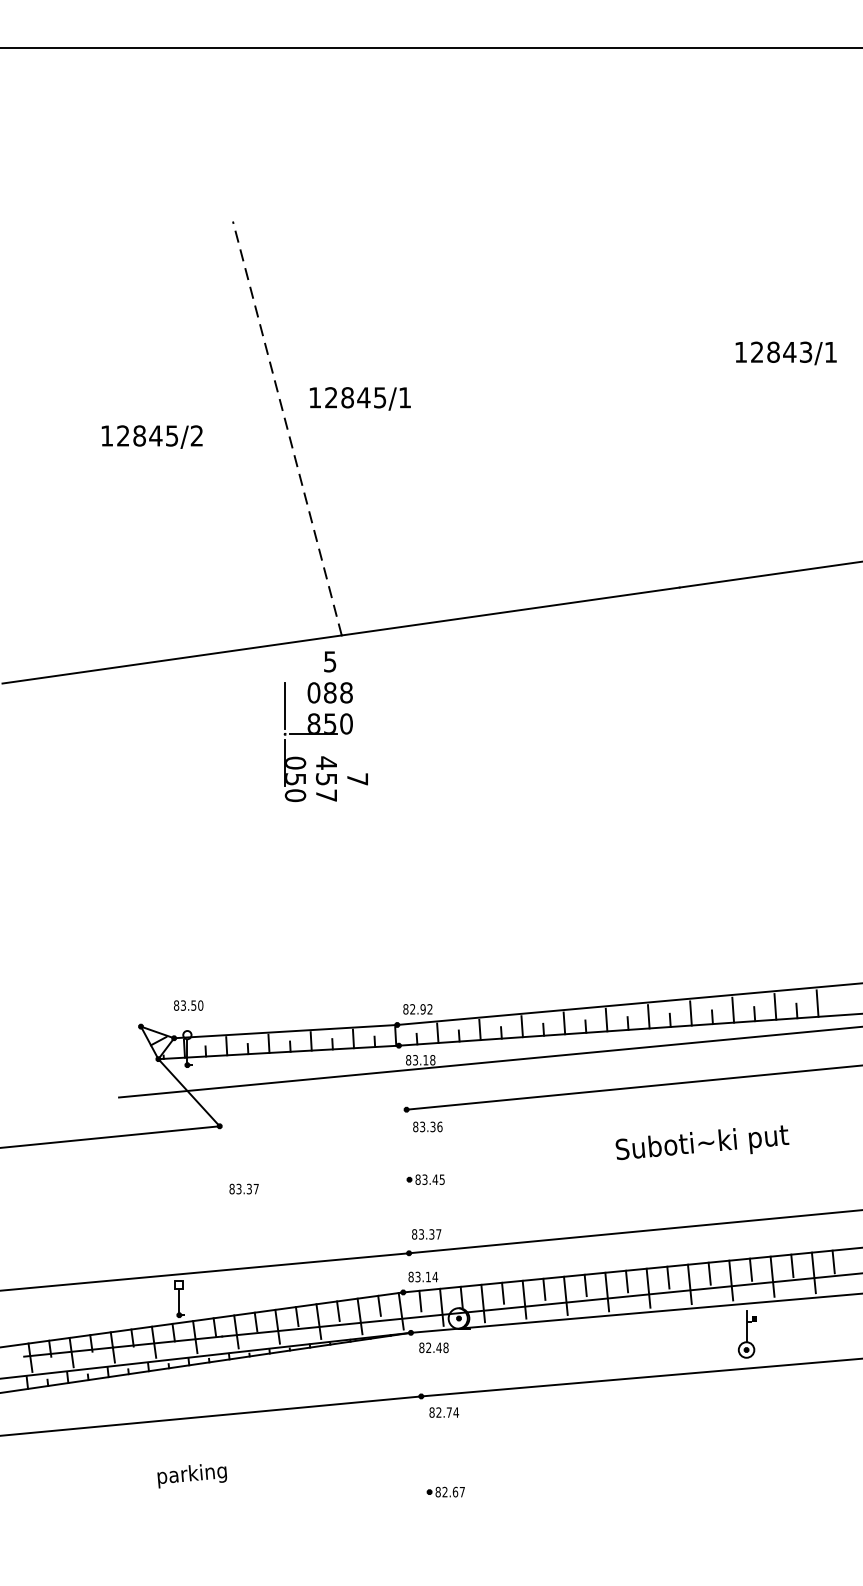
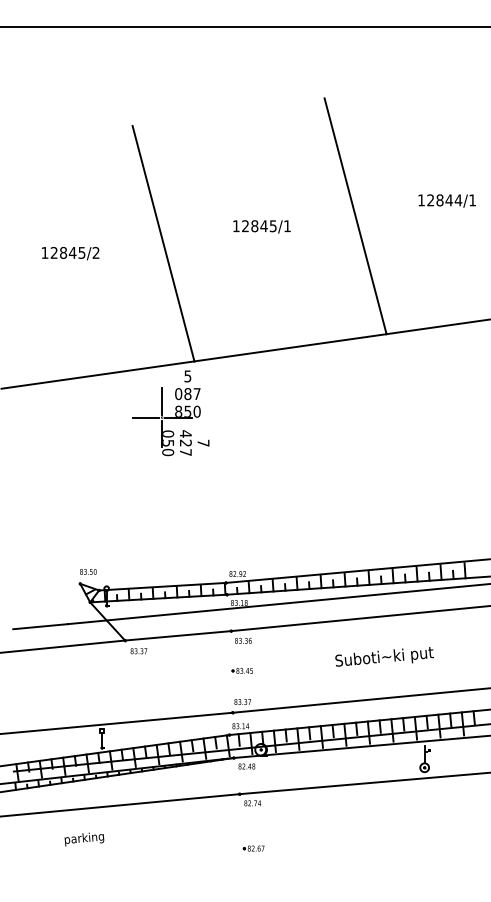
text: (806, 352) -> (458, 200), 12843/1 -> 12844/1
line: (624, 380) -> (355, 216), added
text: (359, 398) -> (261, 226), moved
line: (287, 428) -> (163, 243), dashed -> solid
text: (151, 436) -> (70, 253), moved
text: (345, 693) -> (196, 394), 088 -> 087
line: (255, 734) -> (145, 417), added
text: (325, 778) -> (185, 442), 457 -> 427
text: (188, 1004) -> (88, 571), moved
line: (71, 1101) -> (40, 626), added
line: (313, 1117) -> (178, 635), added
text: (702, 1142) -> (384, 656), moved
text: (243, 1189) -> (138, 651), moved
text: (192, 1476) -> (84, 839), moved

